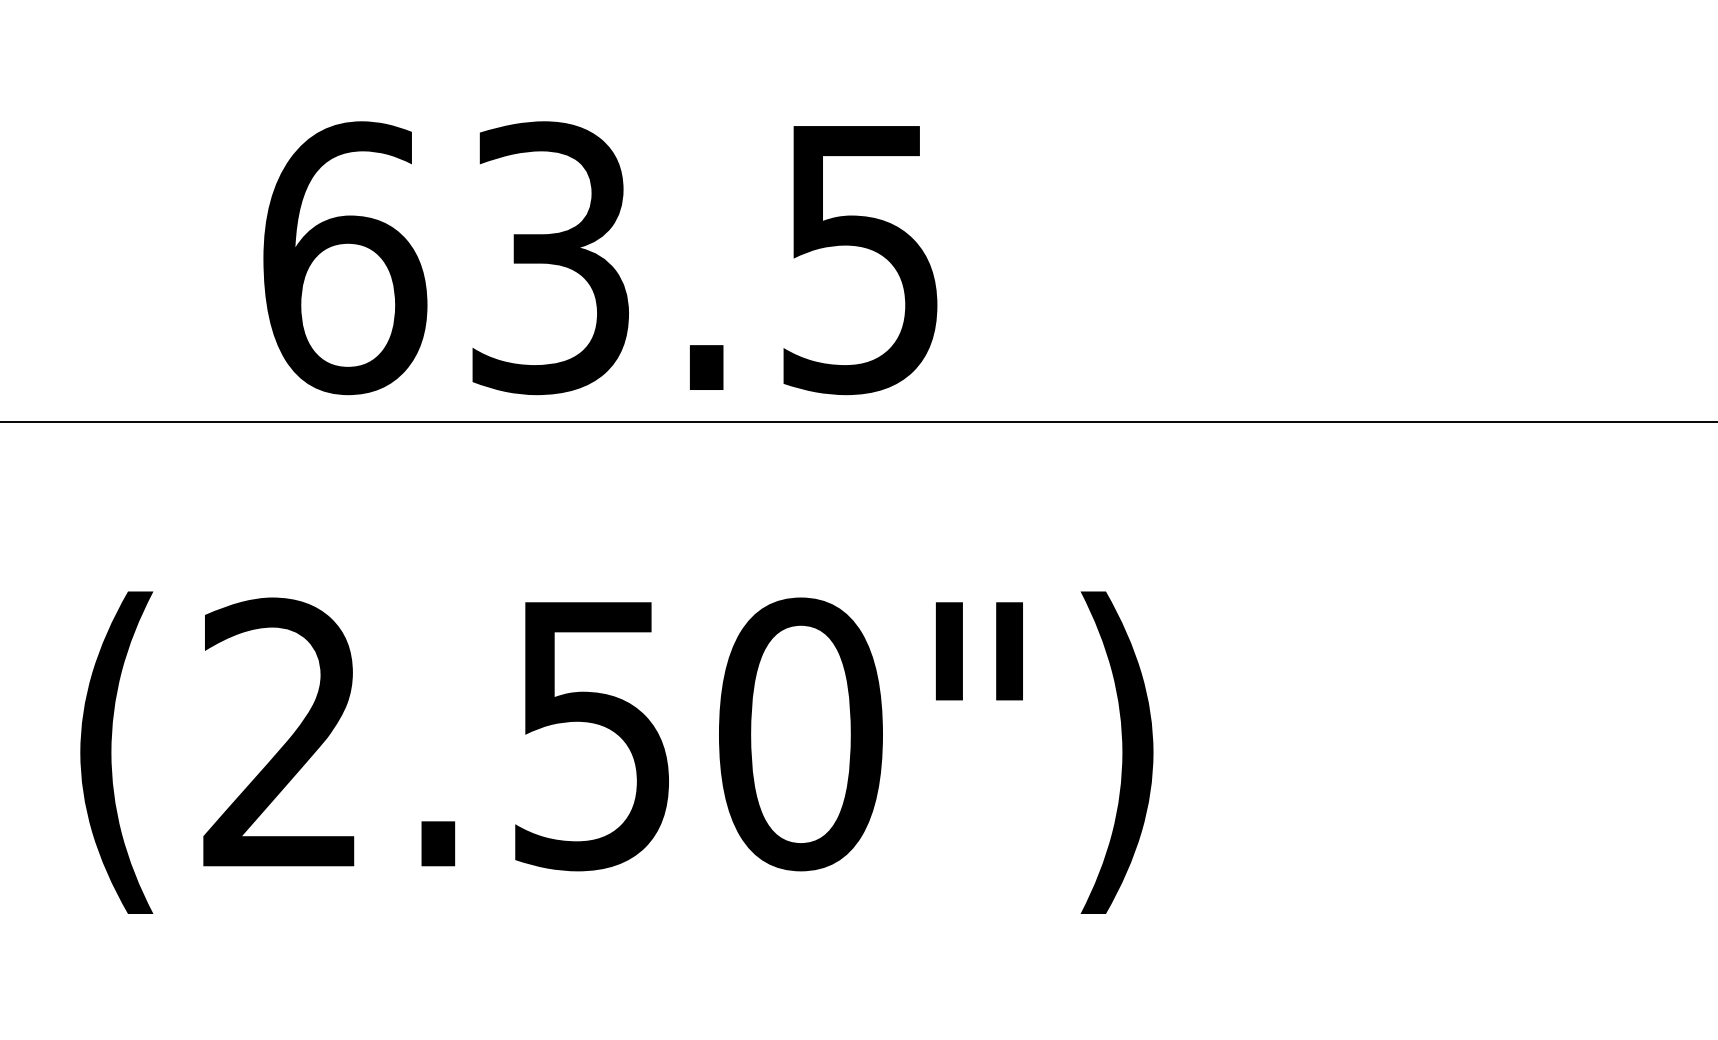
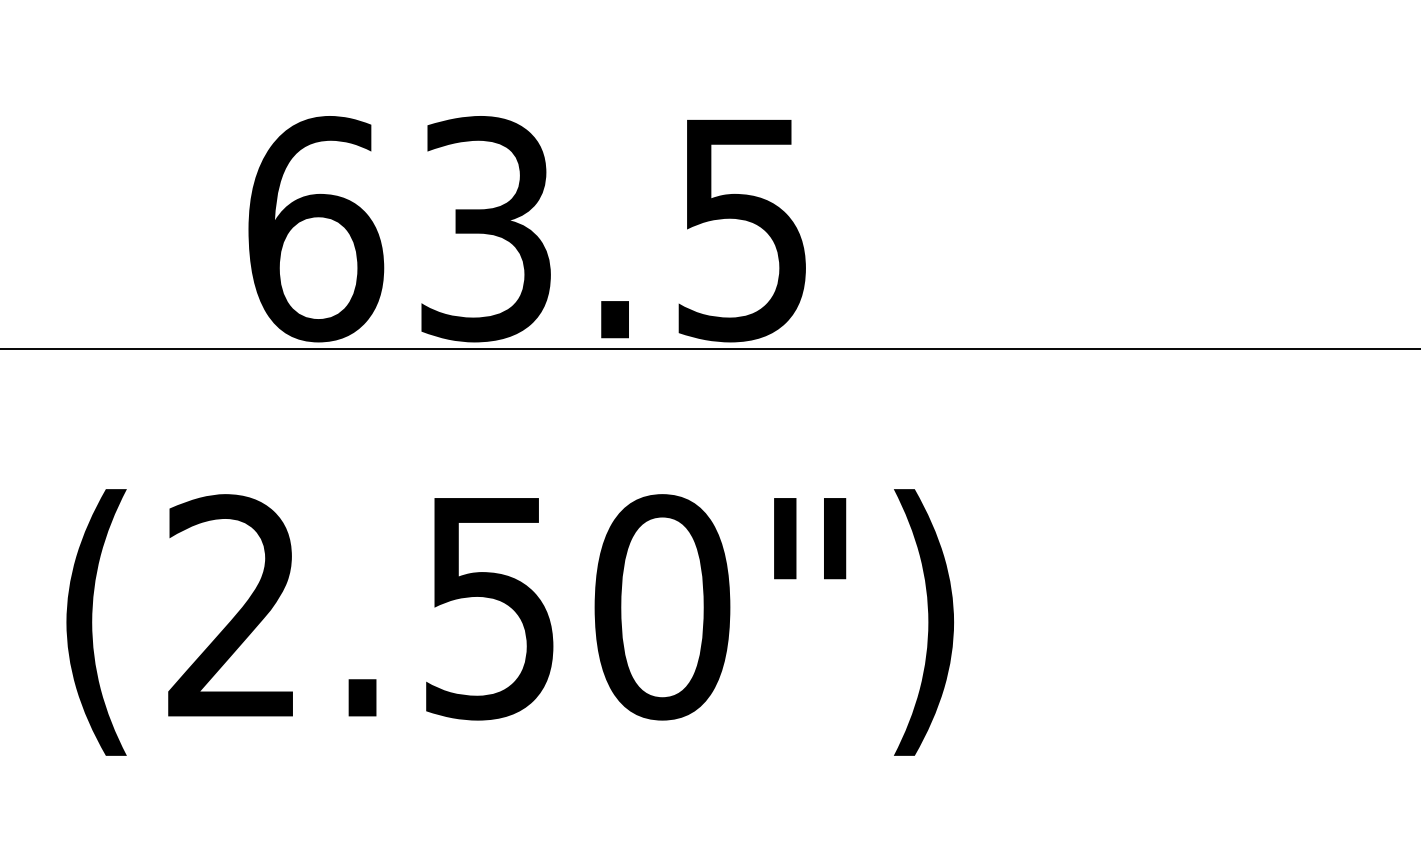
text: (600, 258) -> (527, 229), moved

